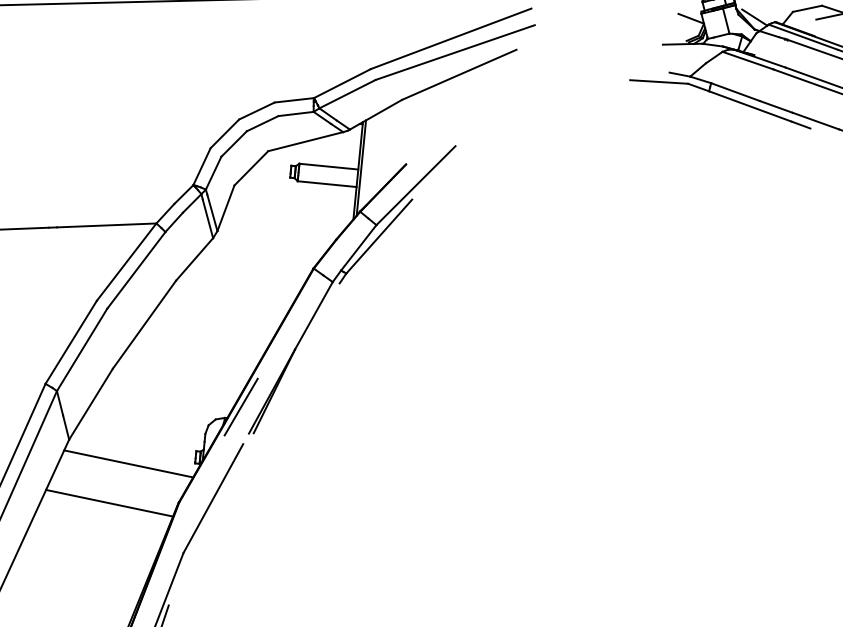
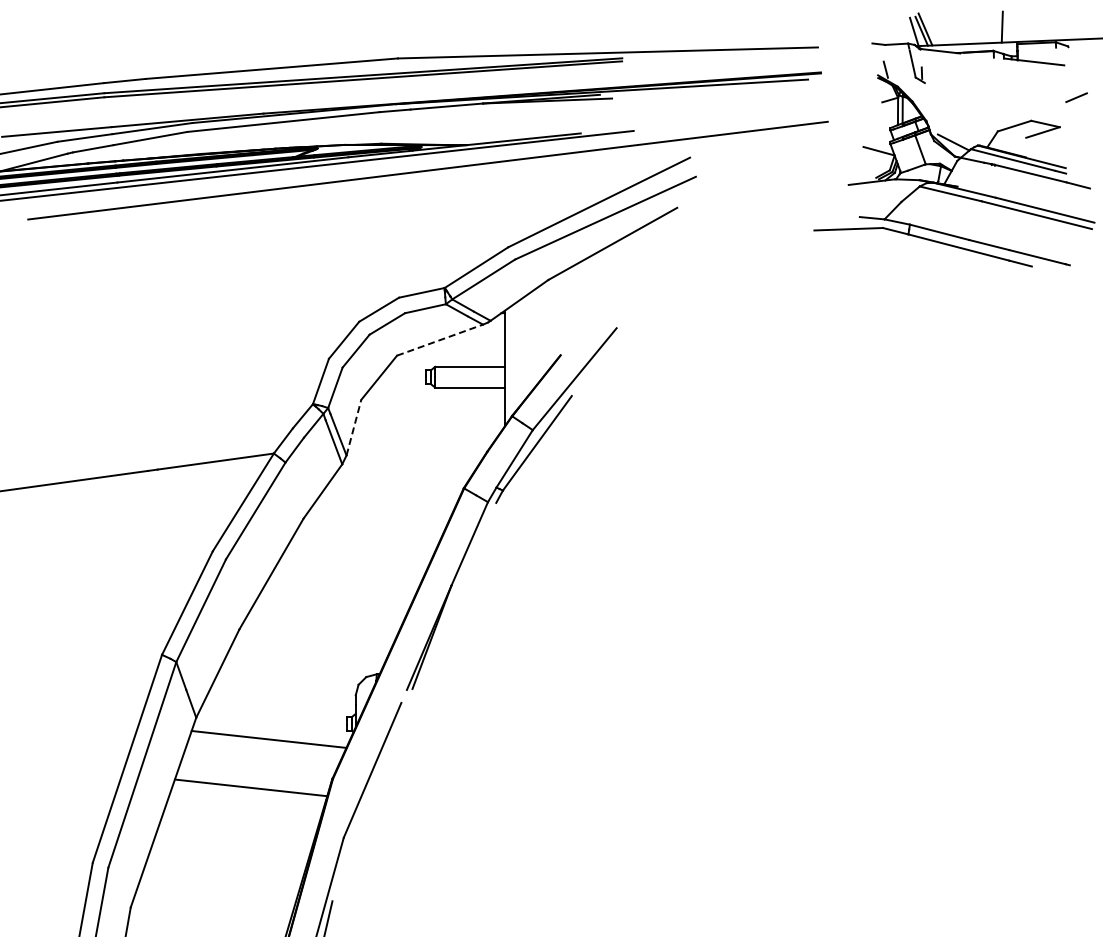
line: (306, 141) -> (440, 340), solid -> dashed
line: (361, 167) -> (508, 364), removed
line: (225, 208) -> (353, 427), solid -> dashed
line: (241, 406) -> (394, 659), removed

